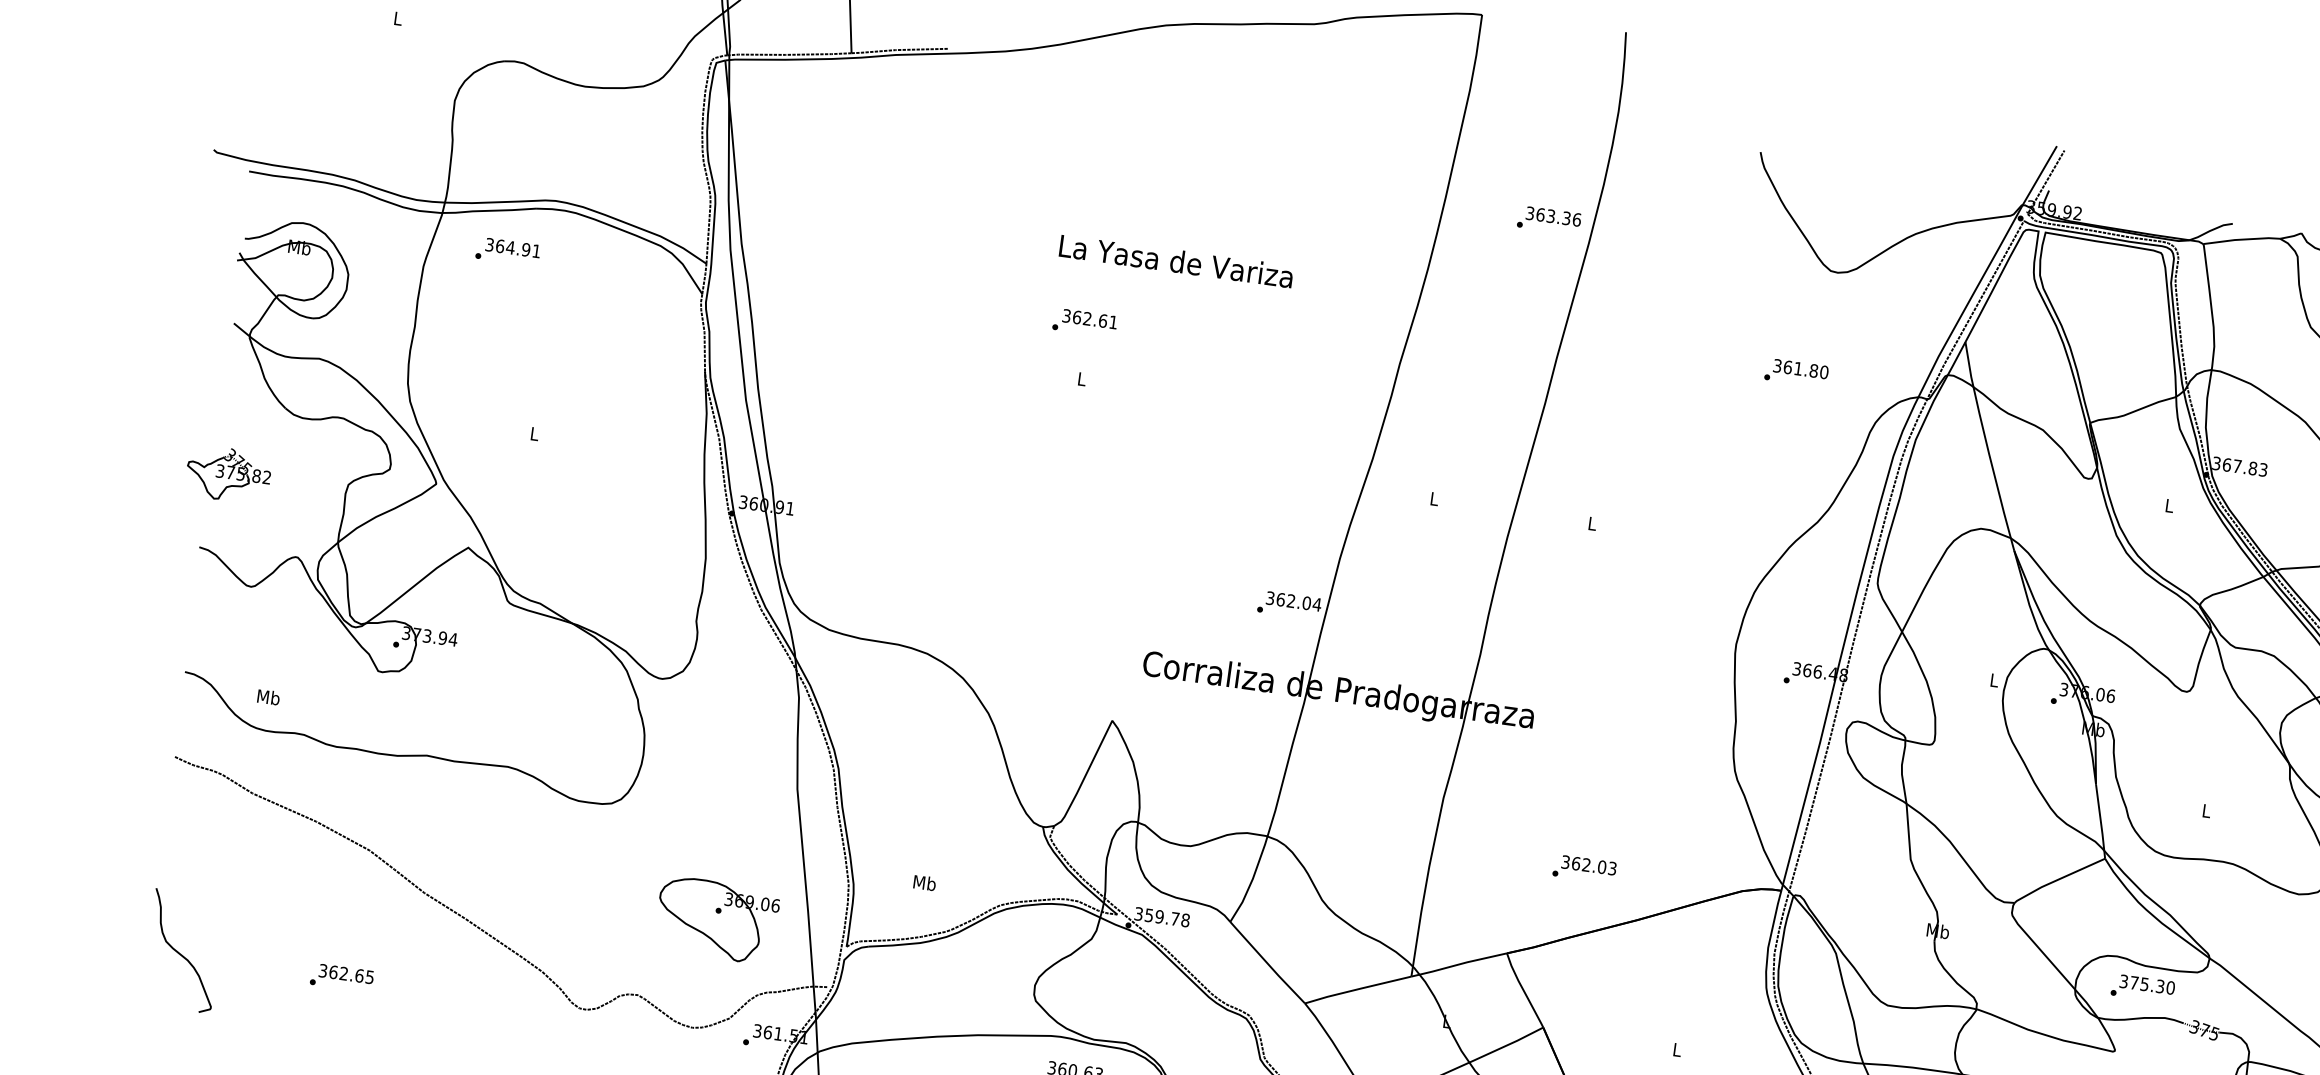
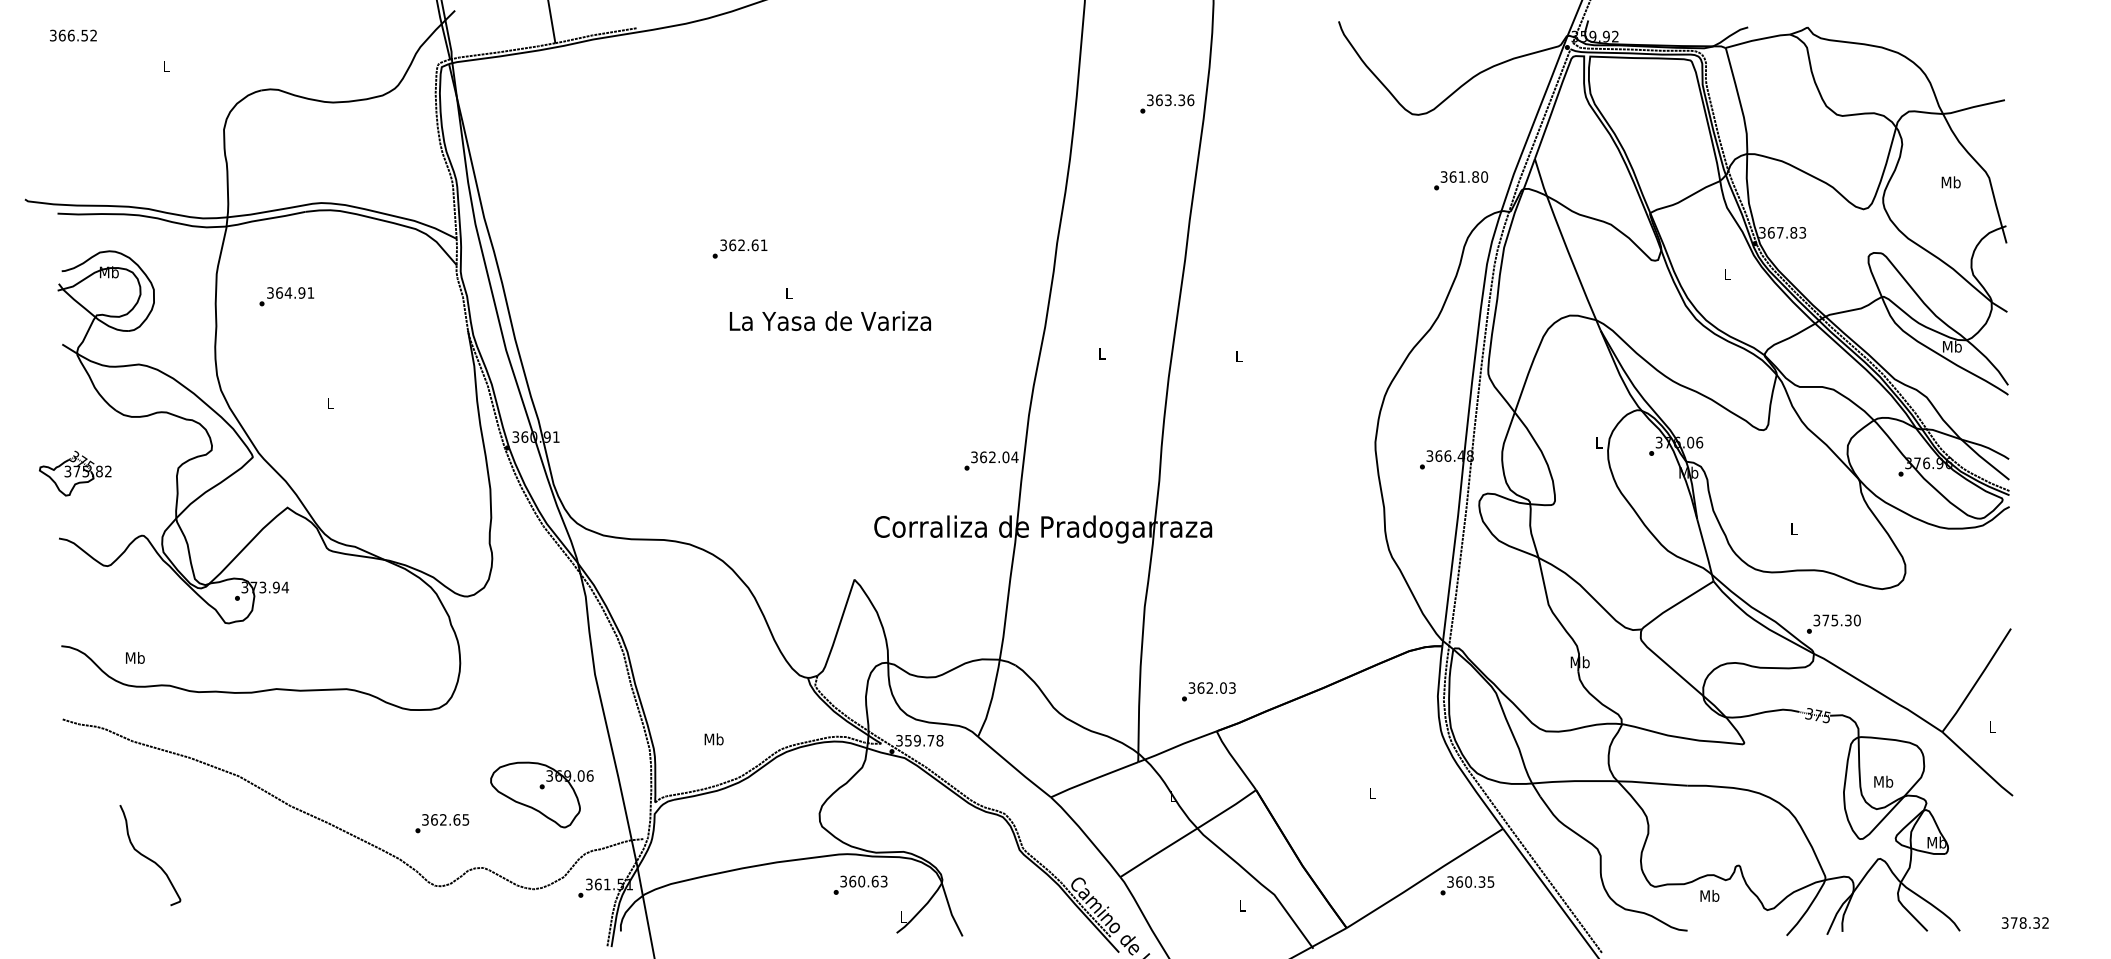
text: (507, 251) -> (286, 296), moved
text: (1175, 260) -> (829, 320), moved
text: (1084, 322) -> (739, 248), moved
text: (1797, 372) -> (1461, 180), moved
text: (1584, 868) -> (1208, 691), moved
curve: (180, 953) -> (148, 857), moved
text: (342, 977) -> (442, 823), moved
text: (2142, 987) -> (1833, 623), moved

